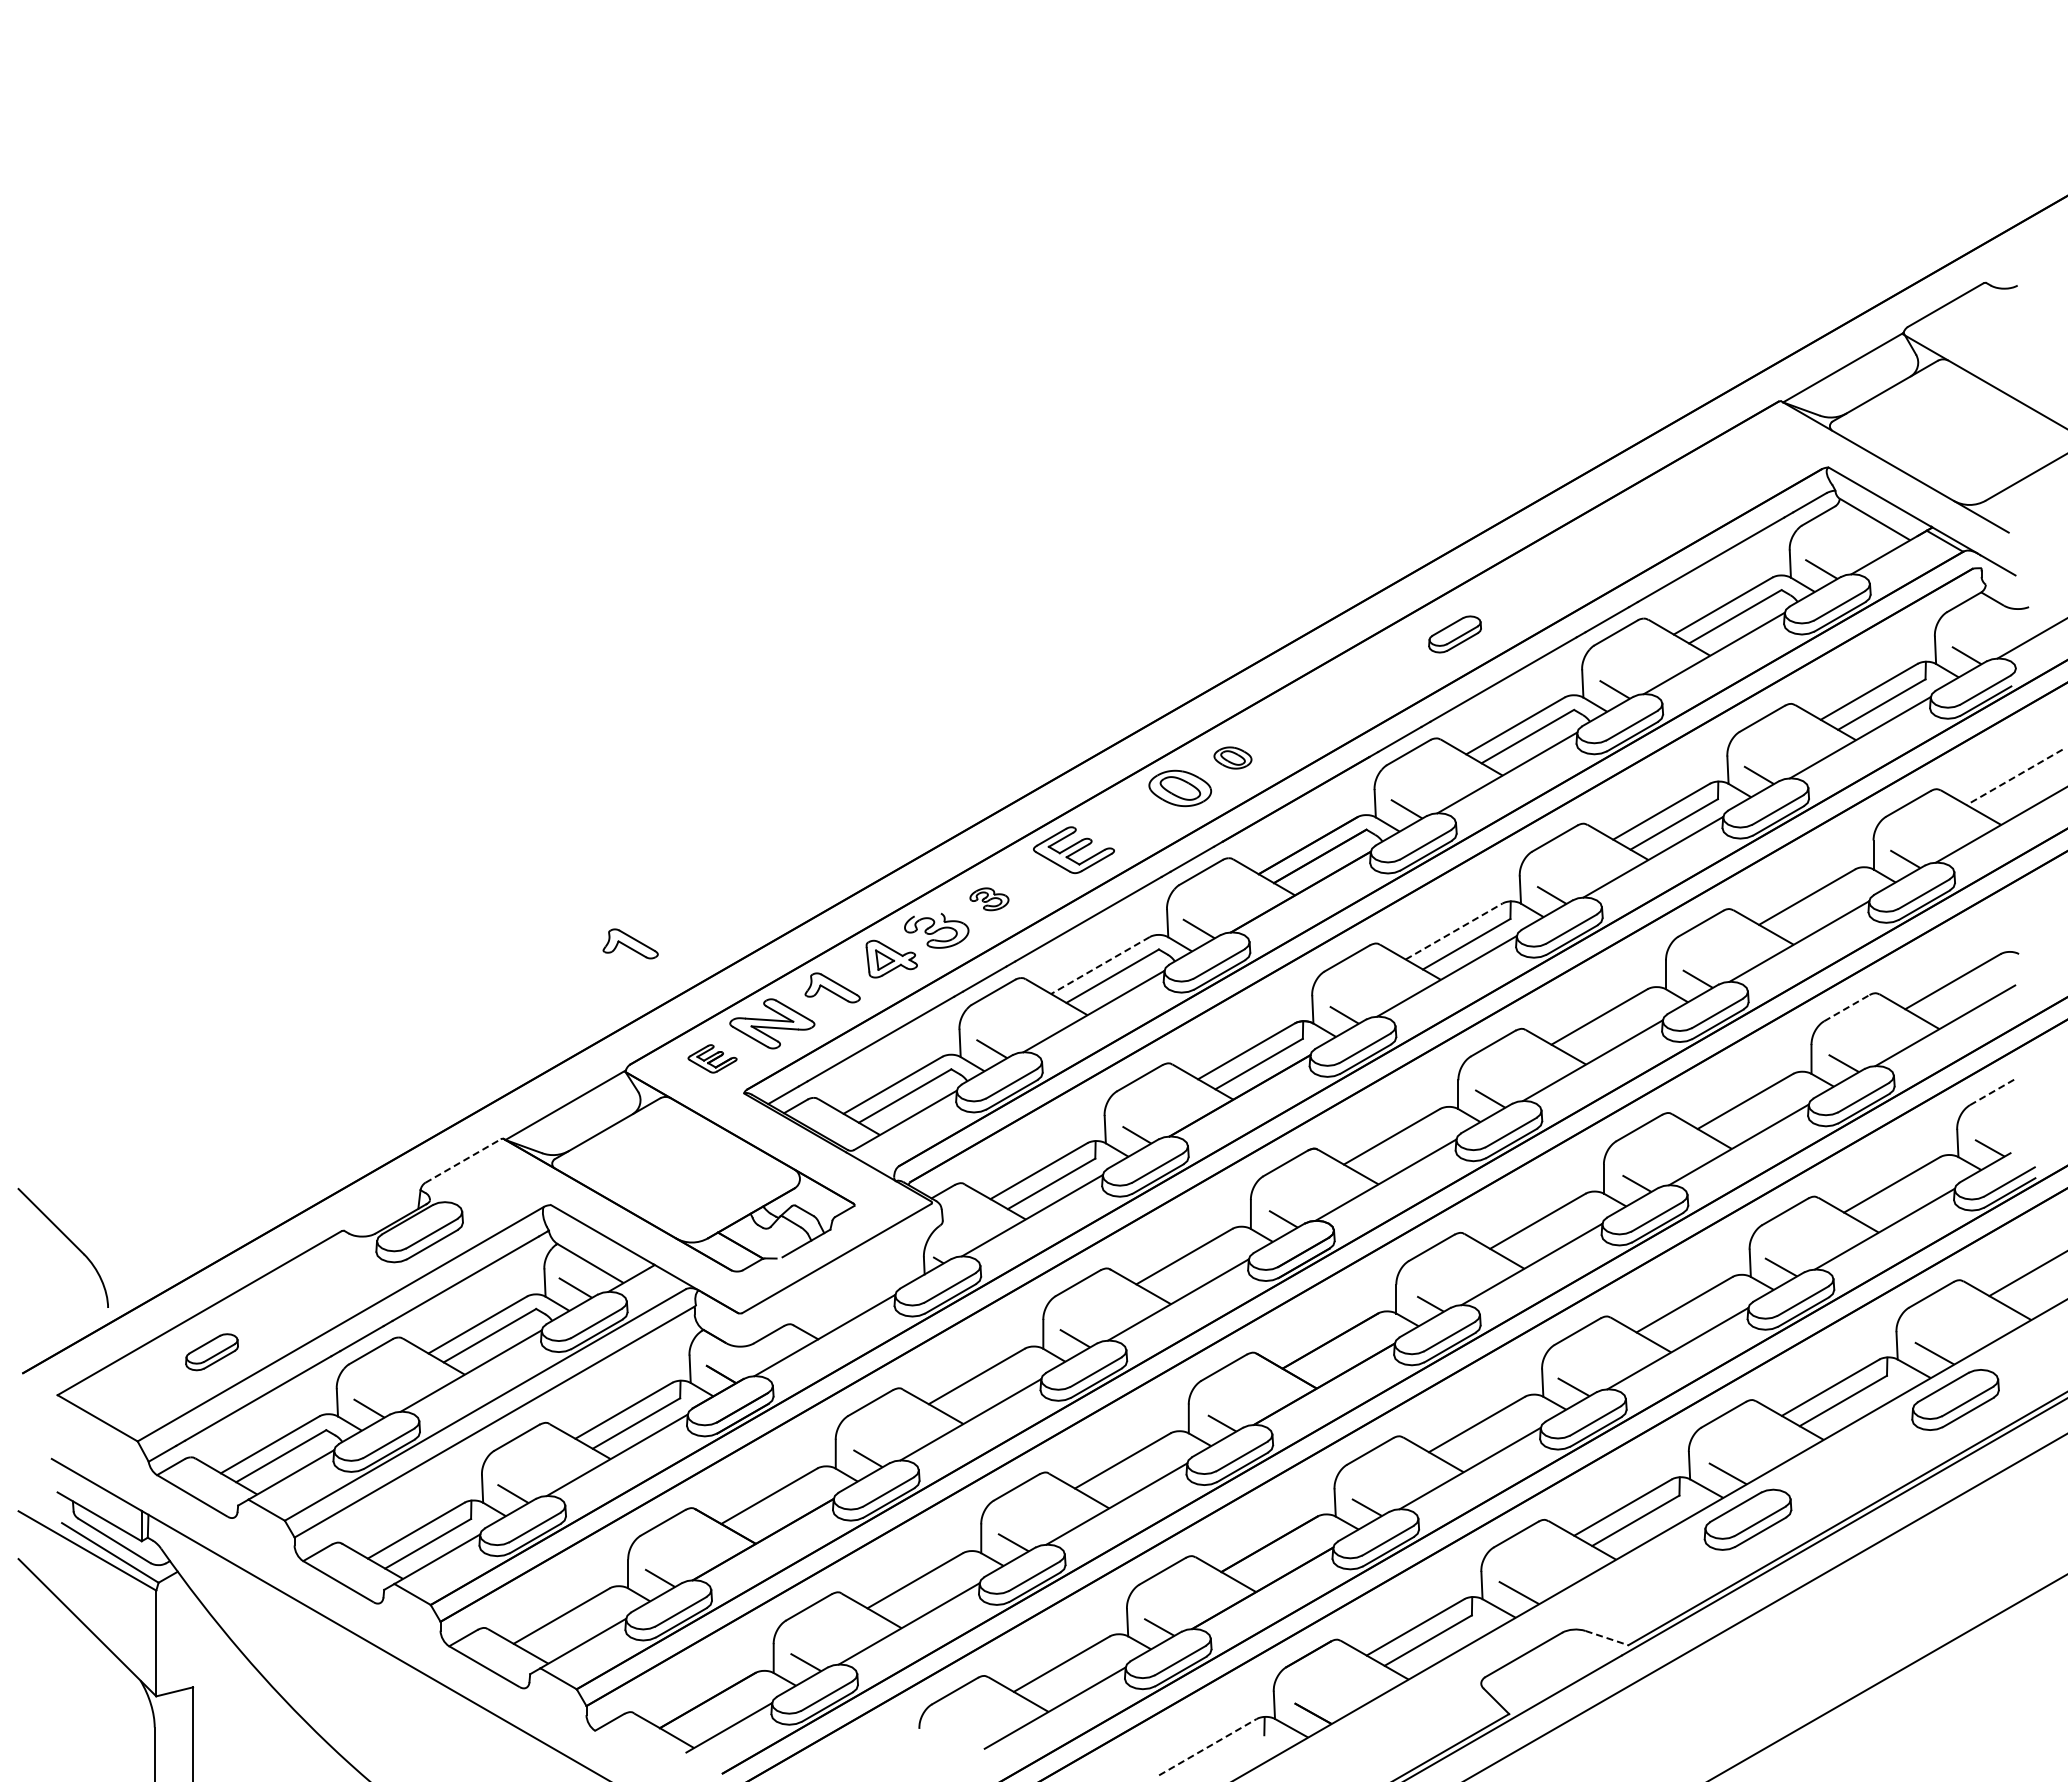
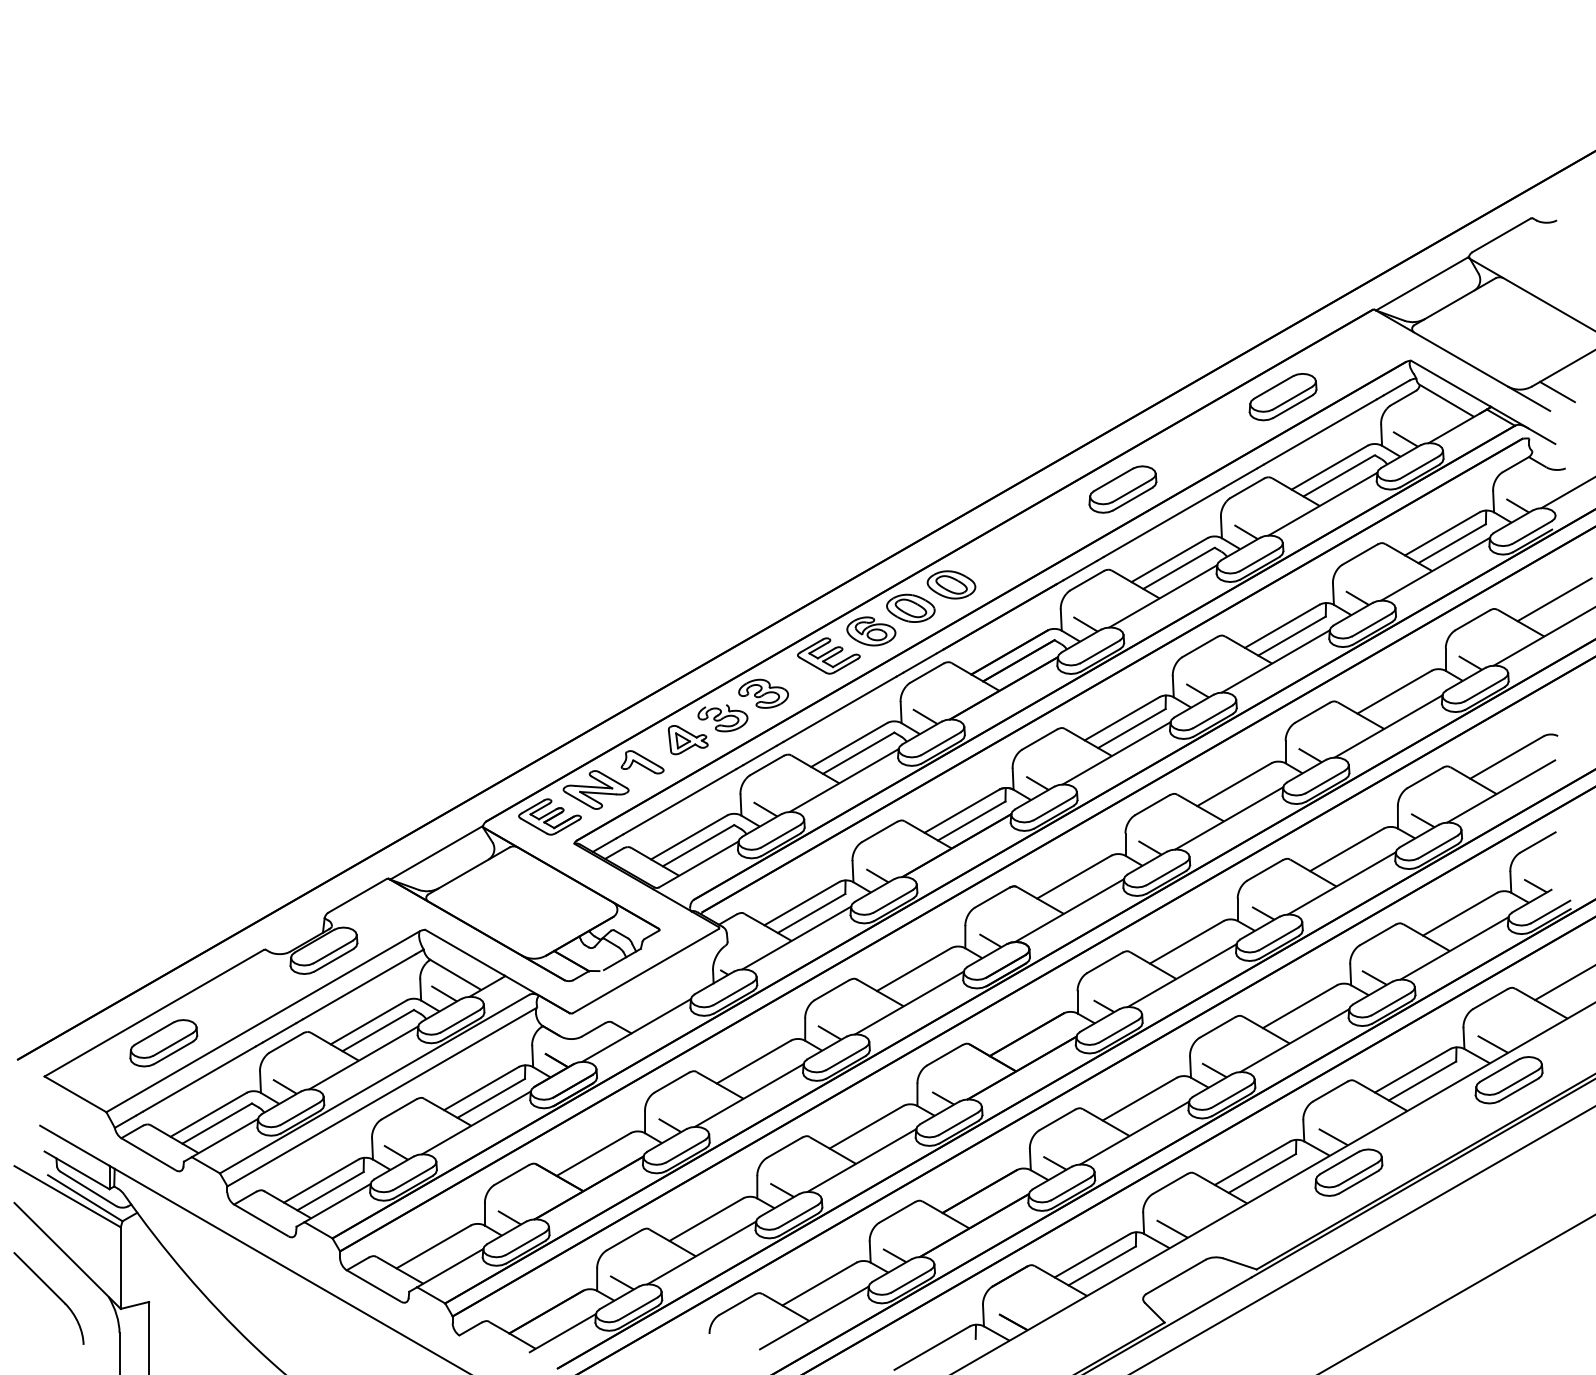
line: (2017, 508) -> (1556, 392), added
part: (1662, 514) -> (1282, 396), added
part: (1454, 634) -> (1122, 489), size x1.67
part: (1232, 757) -> (951, 584), size x1.67
line: (2014, 777) -> (1554, 599), dashed -> solid
part: (1129, 818) -> (871, 631), added
part: (989, 899) -> (763, 694), size x1.67
line: (1454, 931) -> (1122, 718), dashed -> solid
part: (630, 943) -> (486, 728), removed
line: (1100, 965) -> (849, 744), dashed -> solid
line: (1847, 1007) -> (1425, 777), dashed -> solid
part: (712, 1058) -> (549, 816), size x1.67
line: (1993, 1091) -> (1538, 842), dashed -> solid
line: (463, 1160) -> (357, 895), dashed -> solid
part: (68, 1240) -> (53, 1292), moved
part: (211, 1352) -> (163, 1043), size x1.67
line: (1607, 1638) -> (1240, 1264), dashed -> solid
line: (1208, 1746) -> (932, 1347), dashed -> solid

